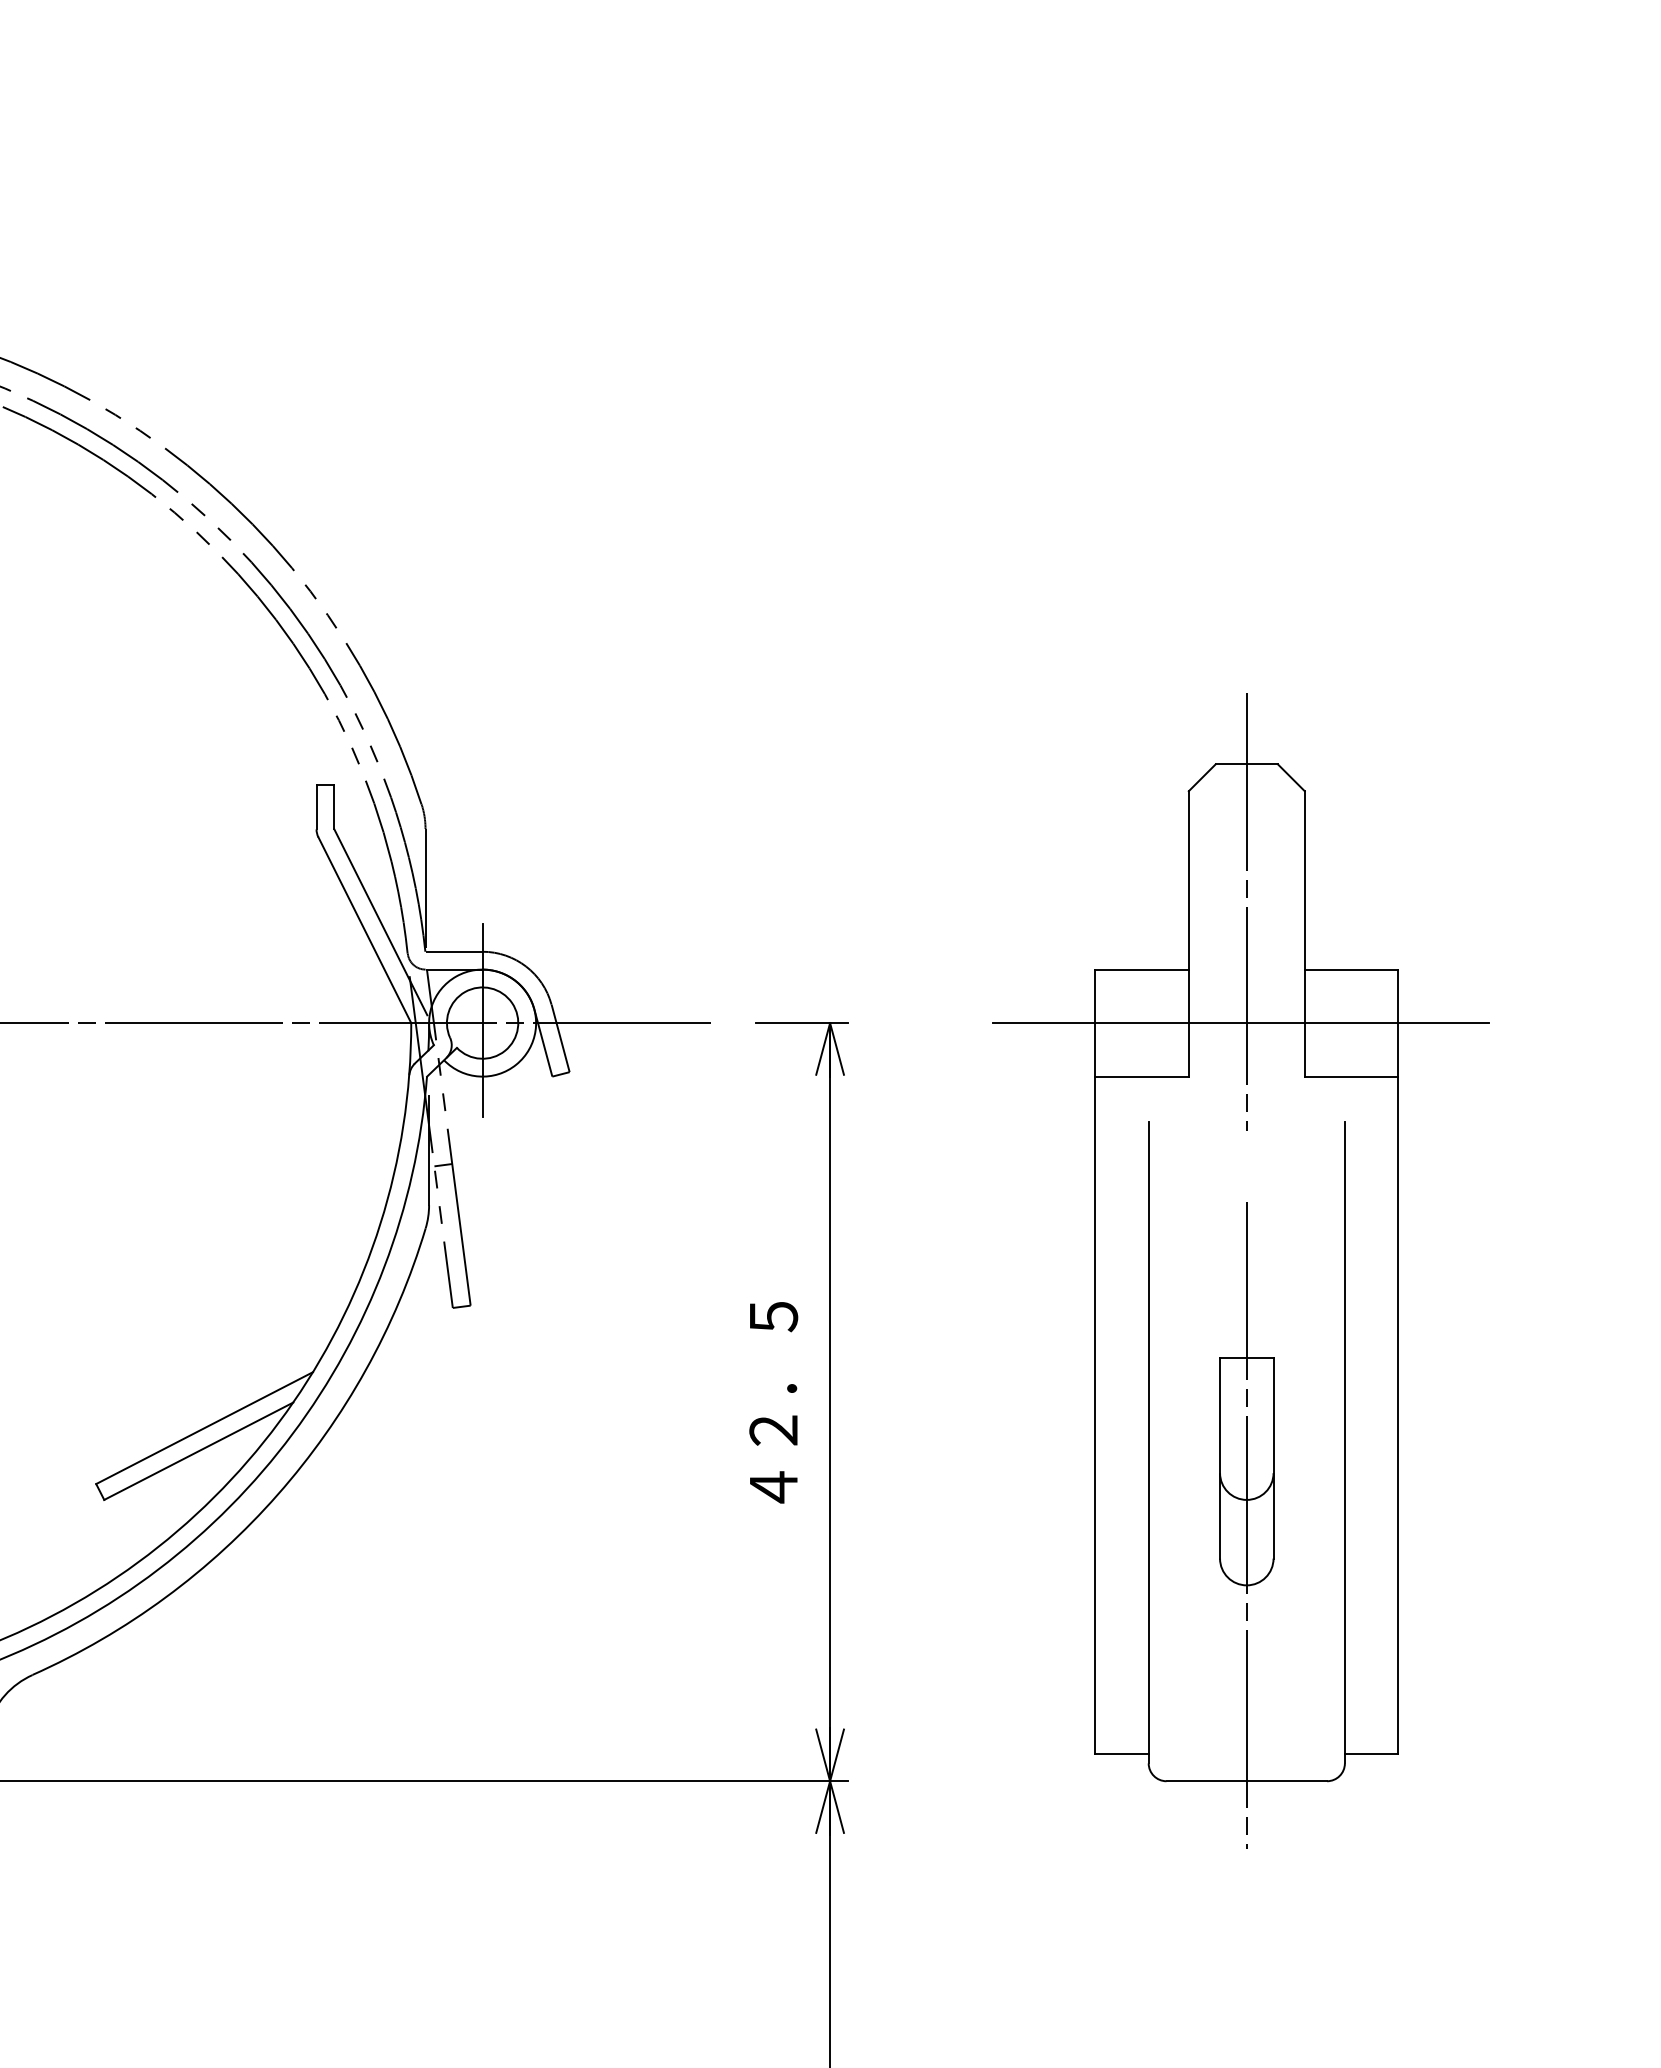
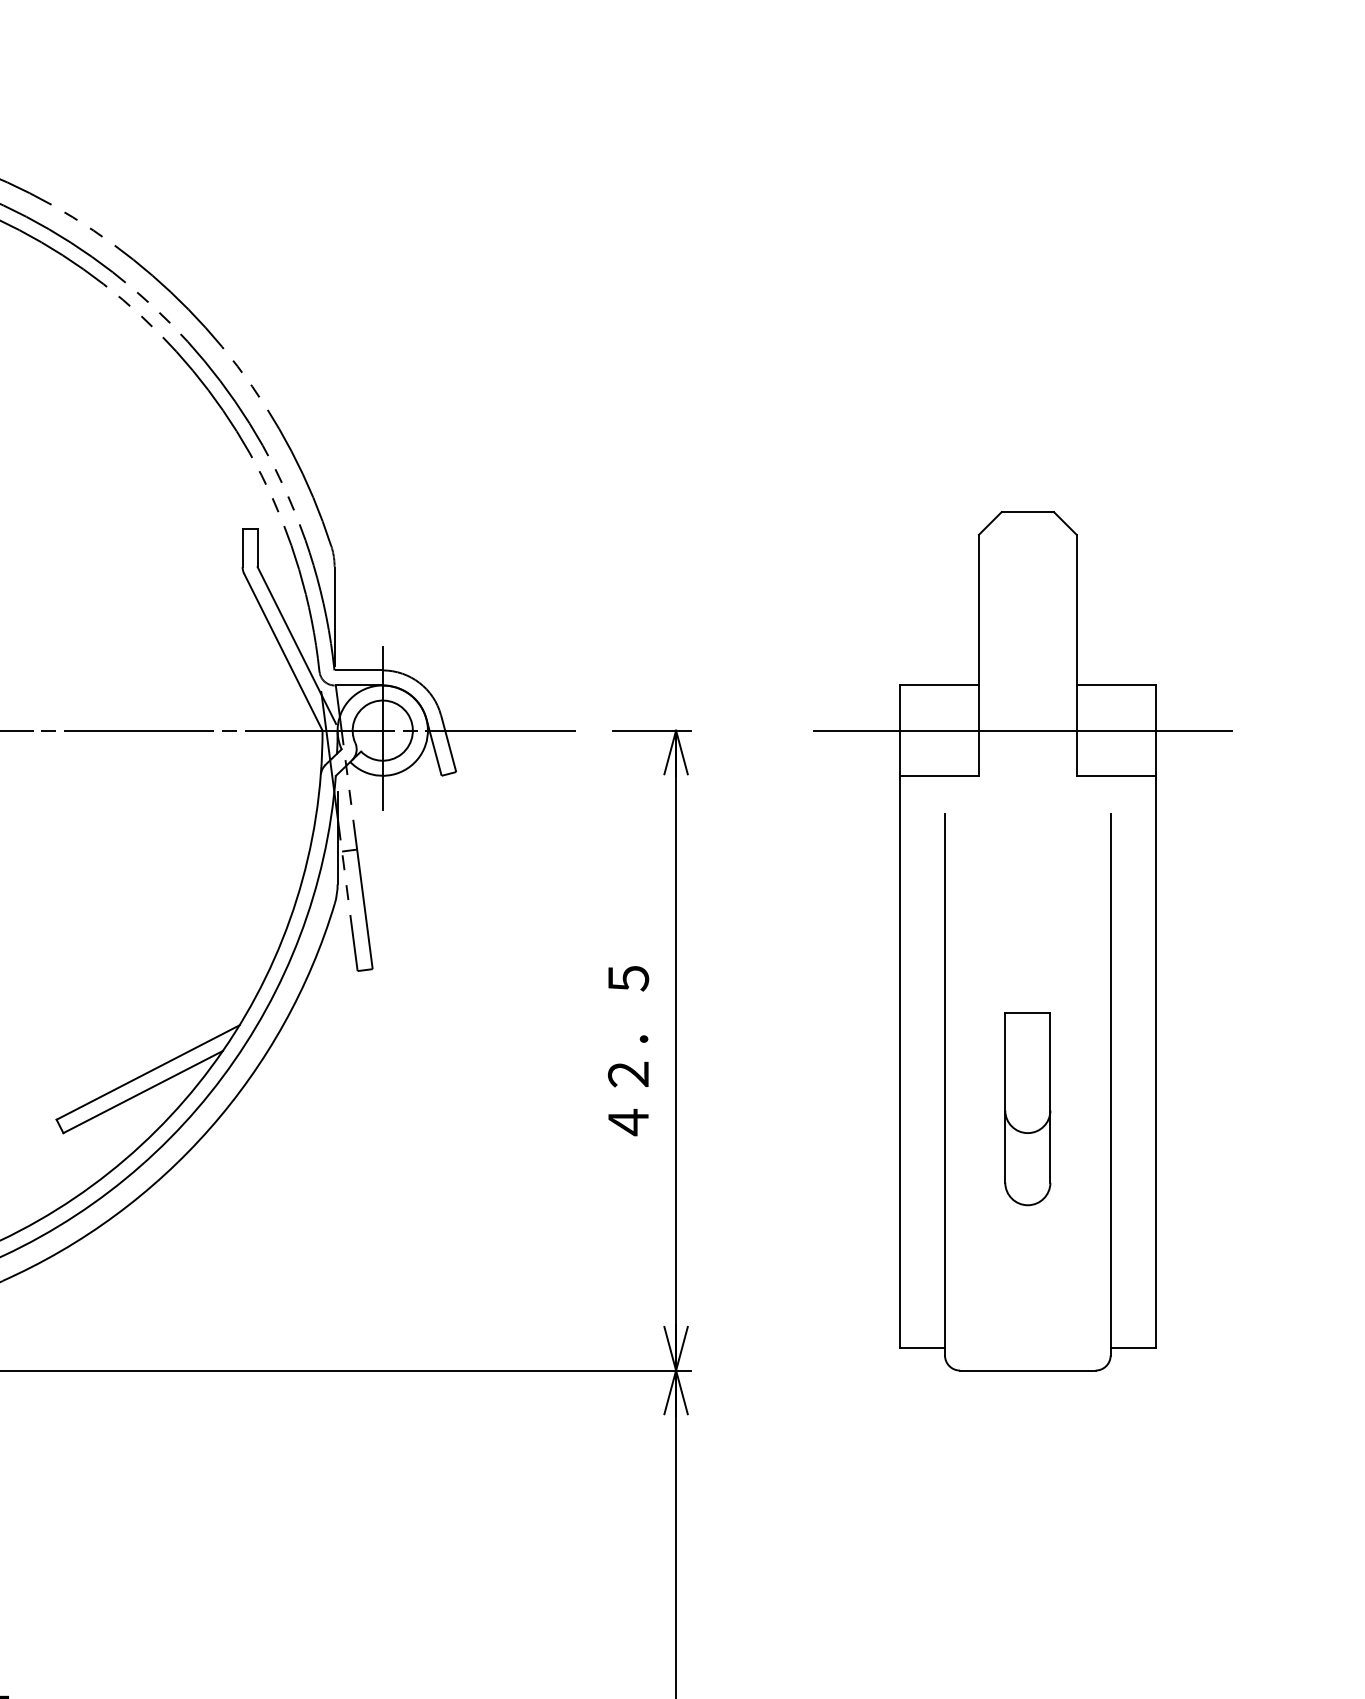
line: (1246, 911) -> (1027, 636), removed
line: (1246, 1525) -> (1027, 1154), removed

